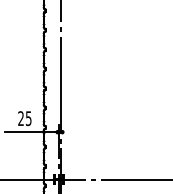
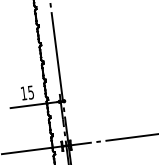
text: (20, 118) -> (23, 93), 25 -> 15

